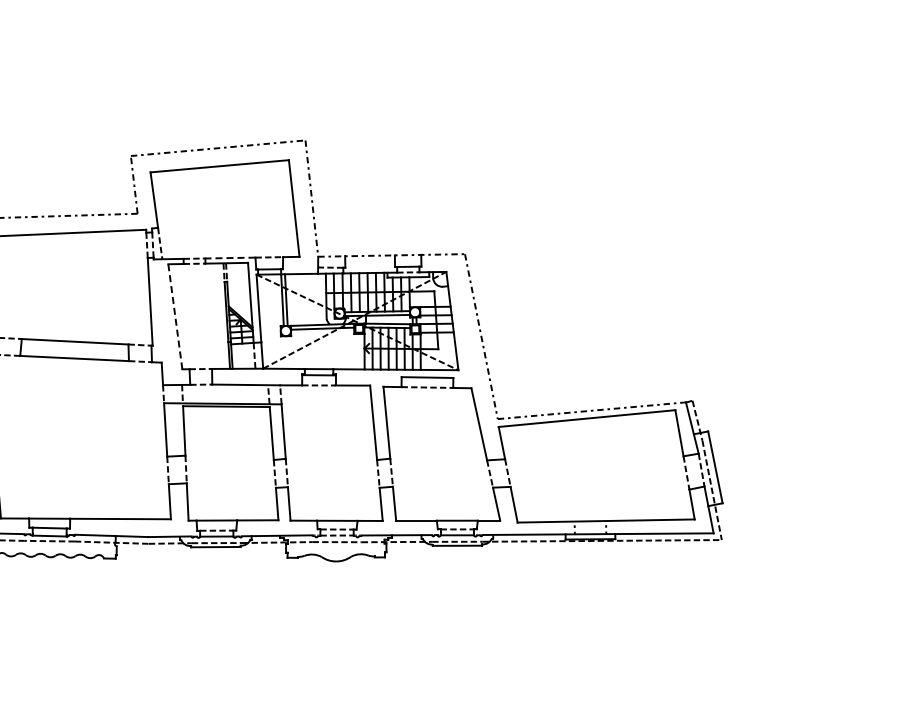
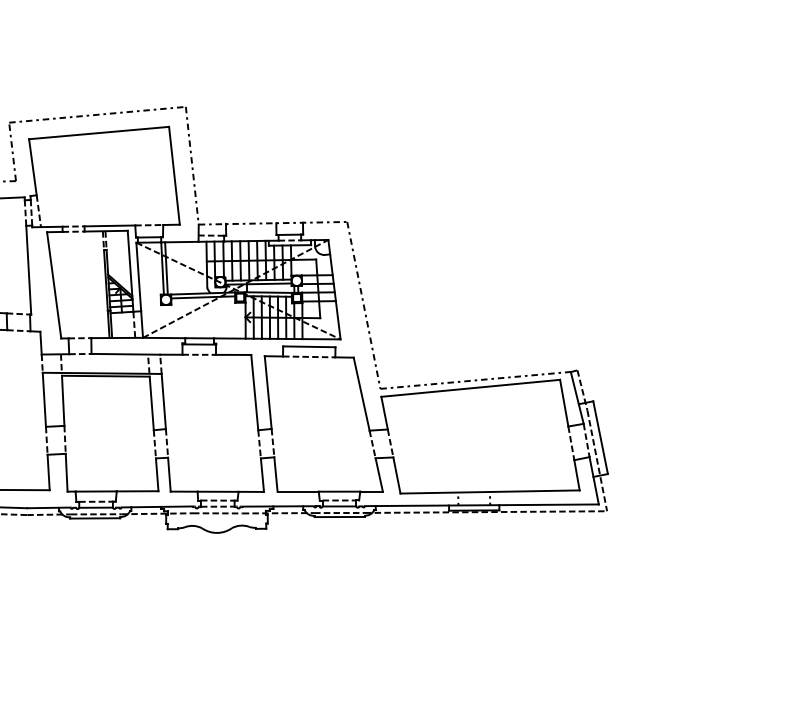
line: (229, 258) -> (108, 226), dashed -> solid
line: (175, 316) -> (54, 285), dashed -> solid

